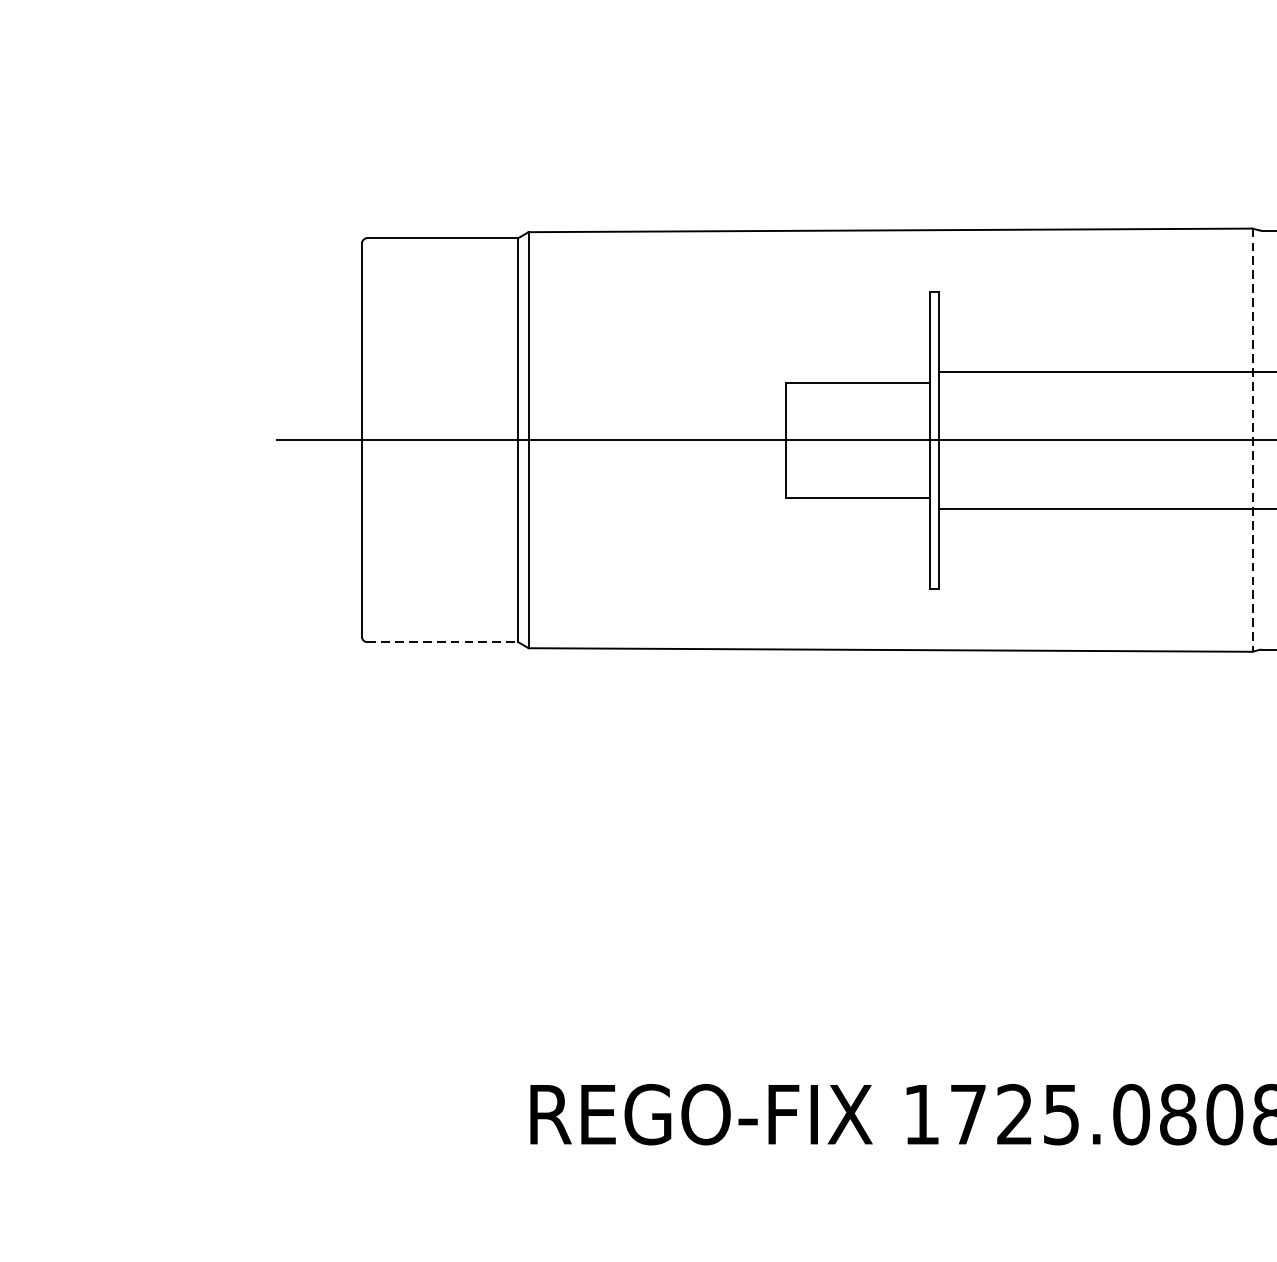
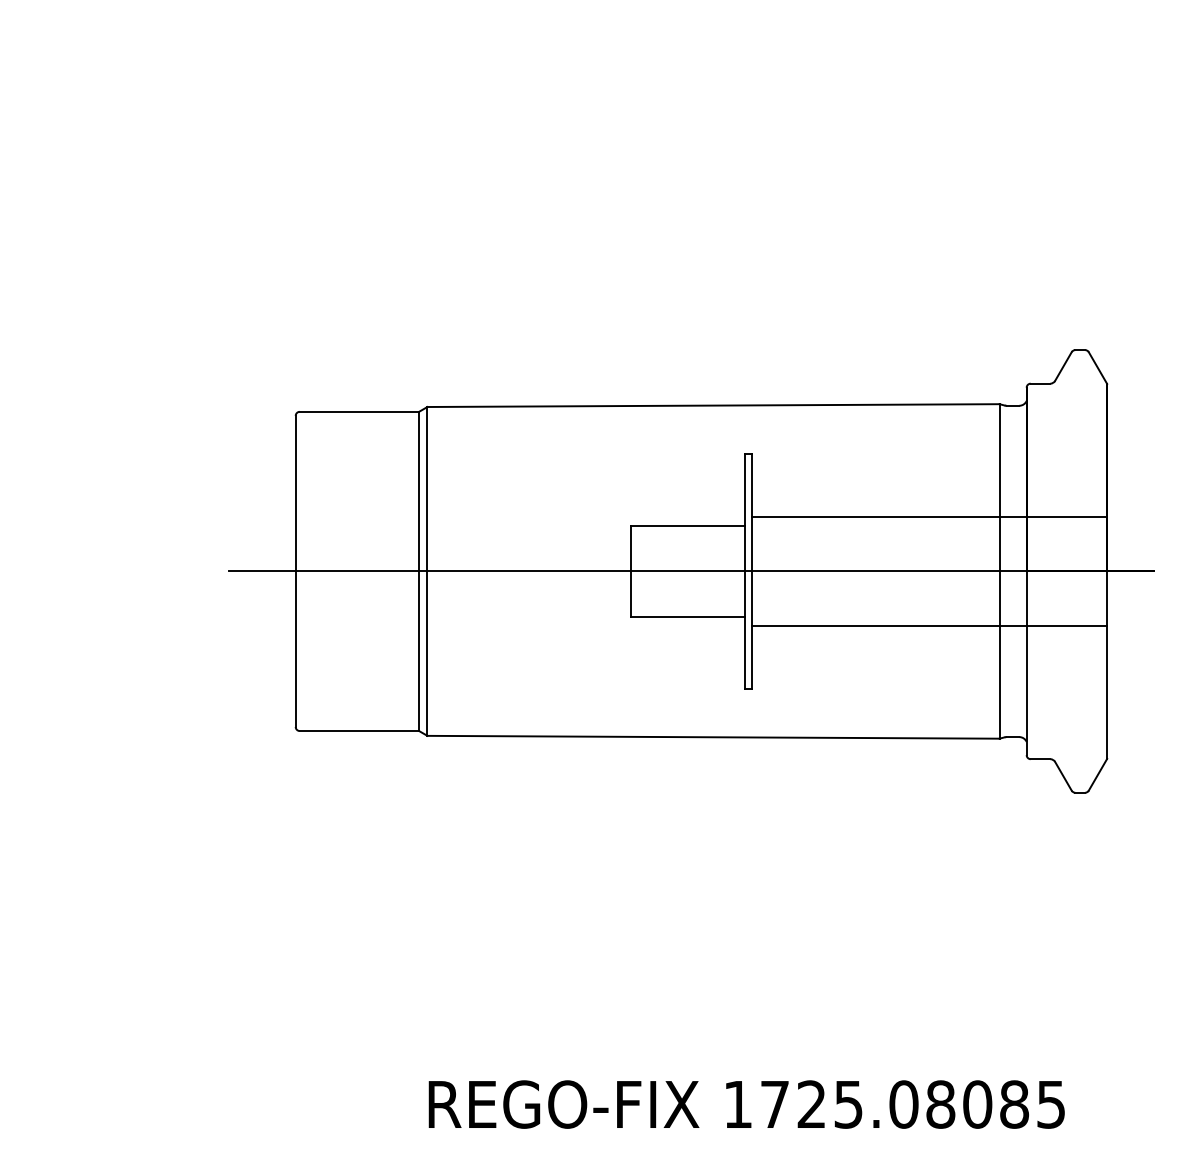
line: (1252, 440) -> (999, 571), dashed -> solid
line: (442, 642) -> (359, 731), dashed -> solid

